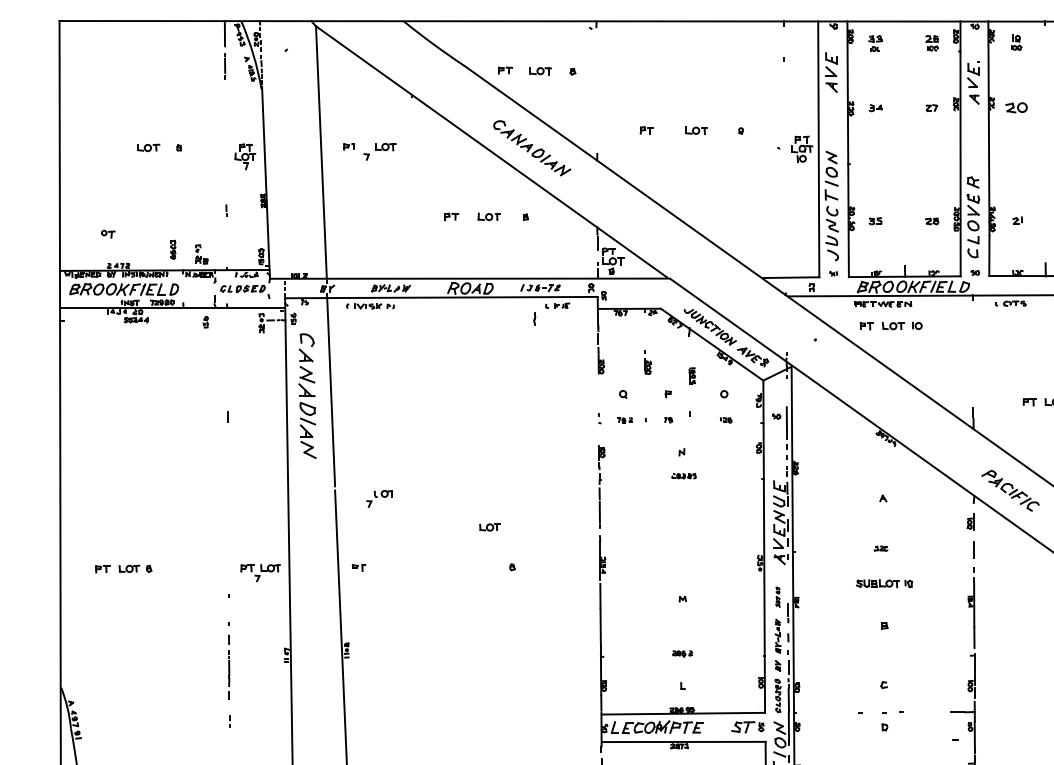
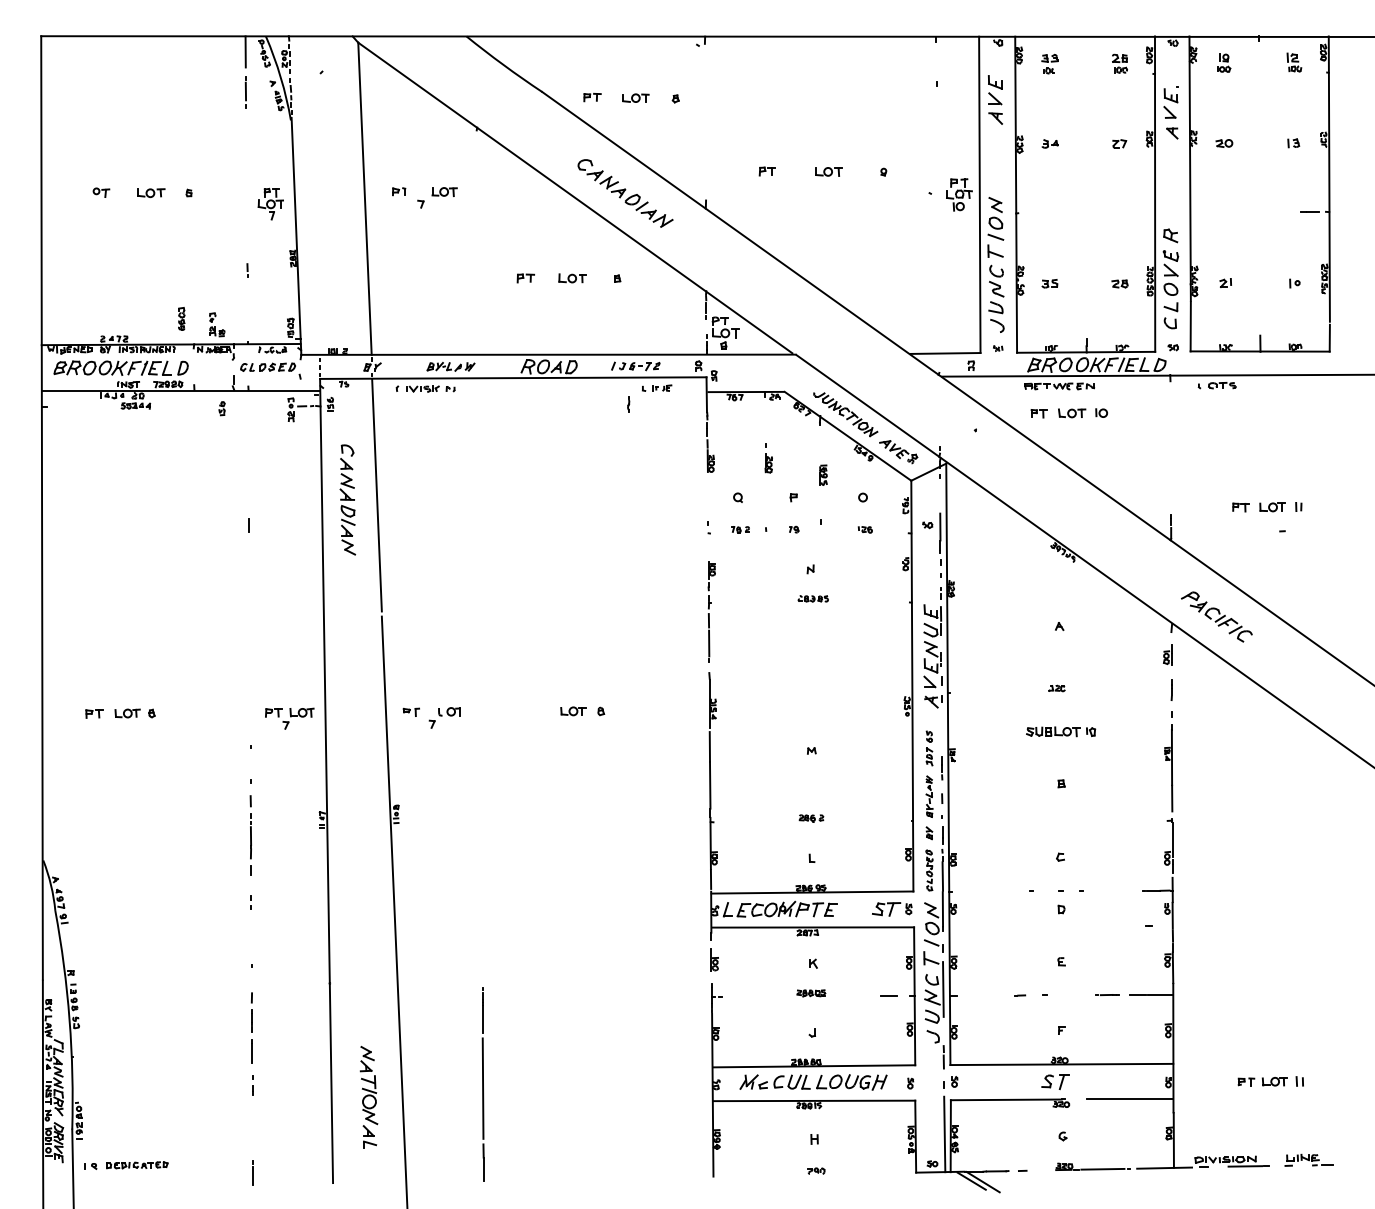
part: (1016, 107) -> (1224, 143), size x0.62
part: (108, 233) -> (101, 192), moved
part: (307, 395) -> (347, 499), size x0.71
part: (379, 498) -> (444, 717), moved
part: (490, 527) -> (573, 711), moved
part: (778, 597) -> (929, 748), size x1.43

